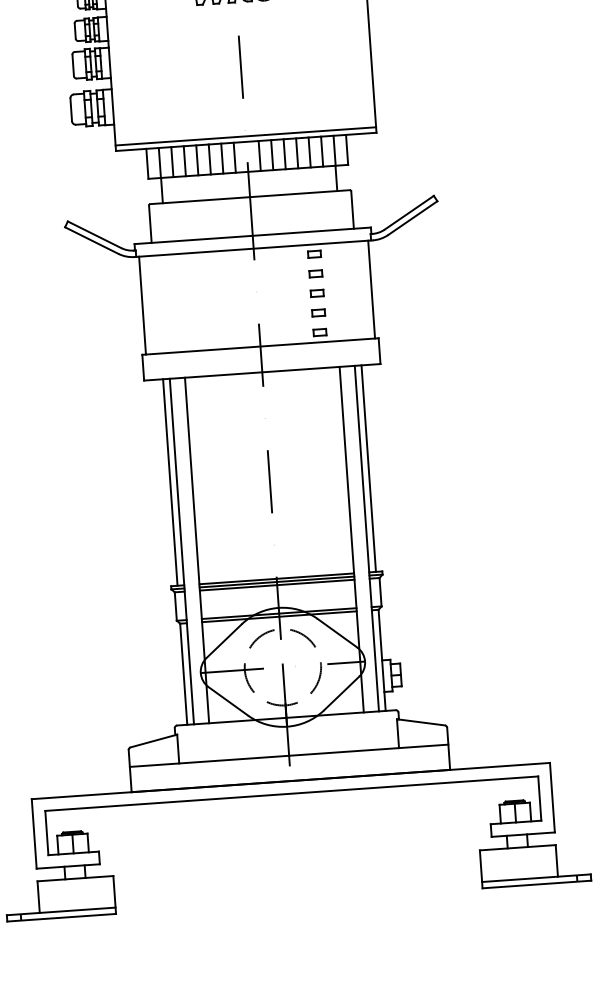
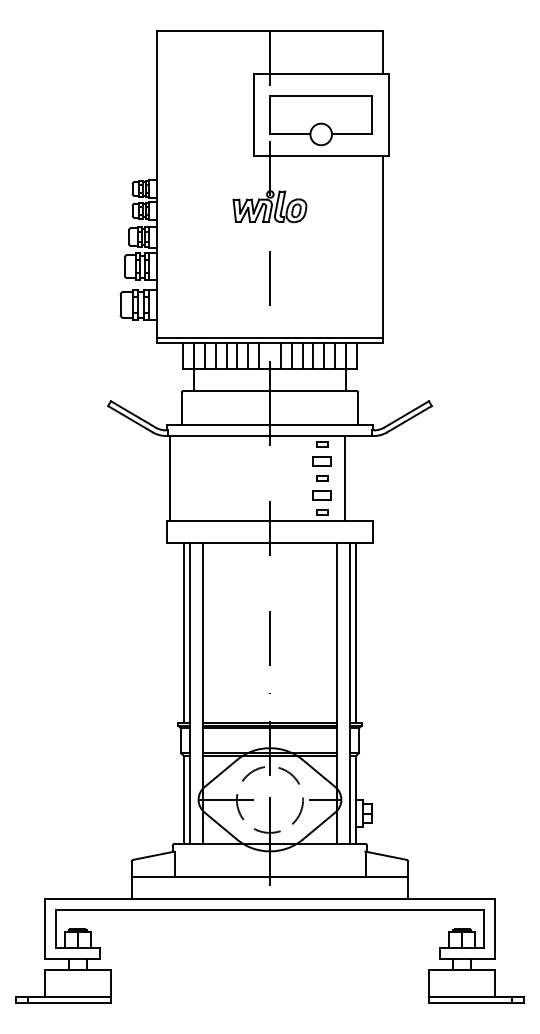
part: (316, 273) -> (322, 461), size x1.6
line: (371, 289) -> (344, 478), moved
part: (318, 312) -> (322, 495), size x1.6

